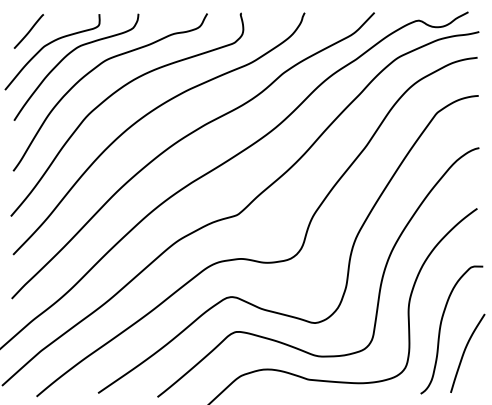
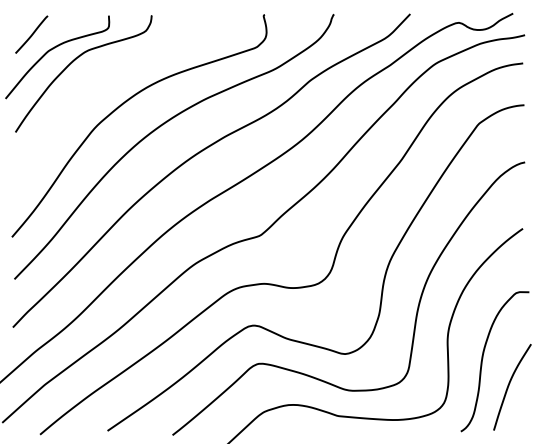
curve: (93, 70) -> (102, 77), removed

